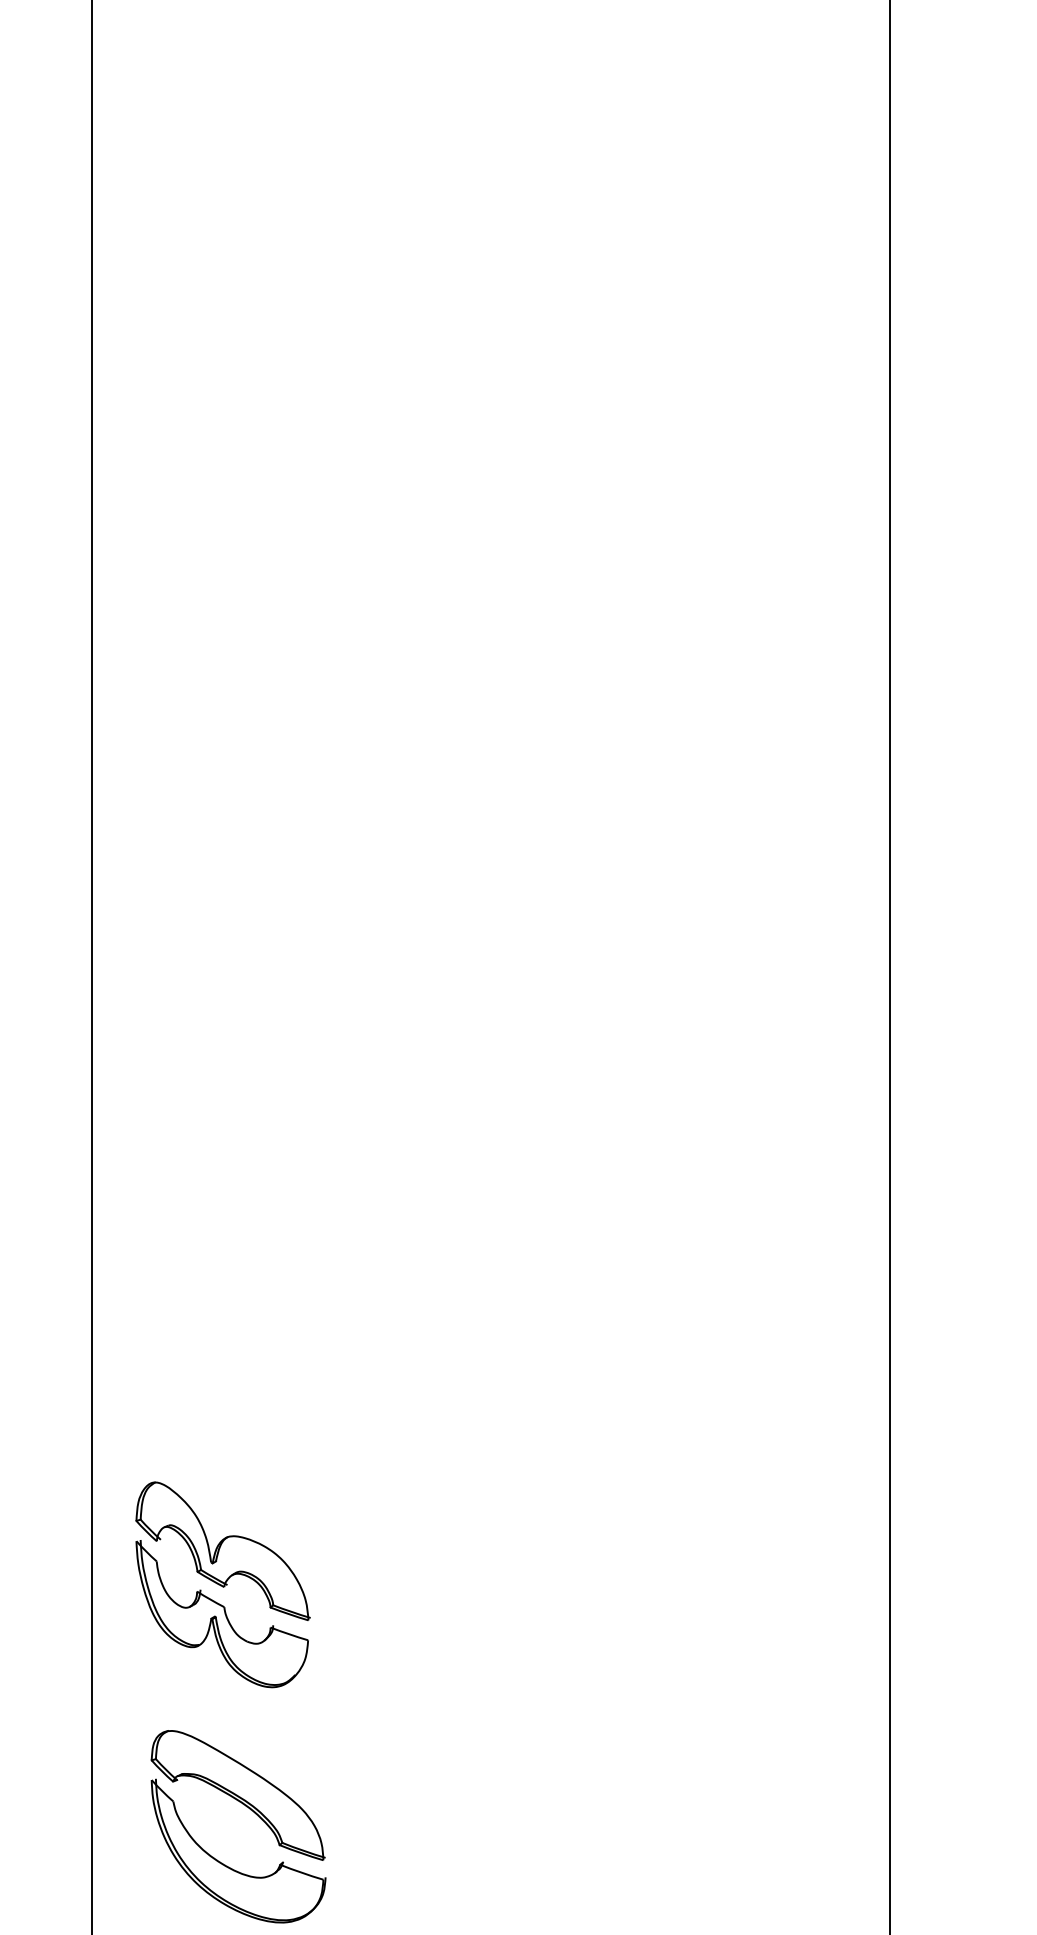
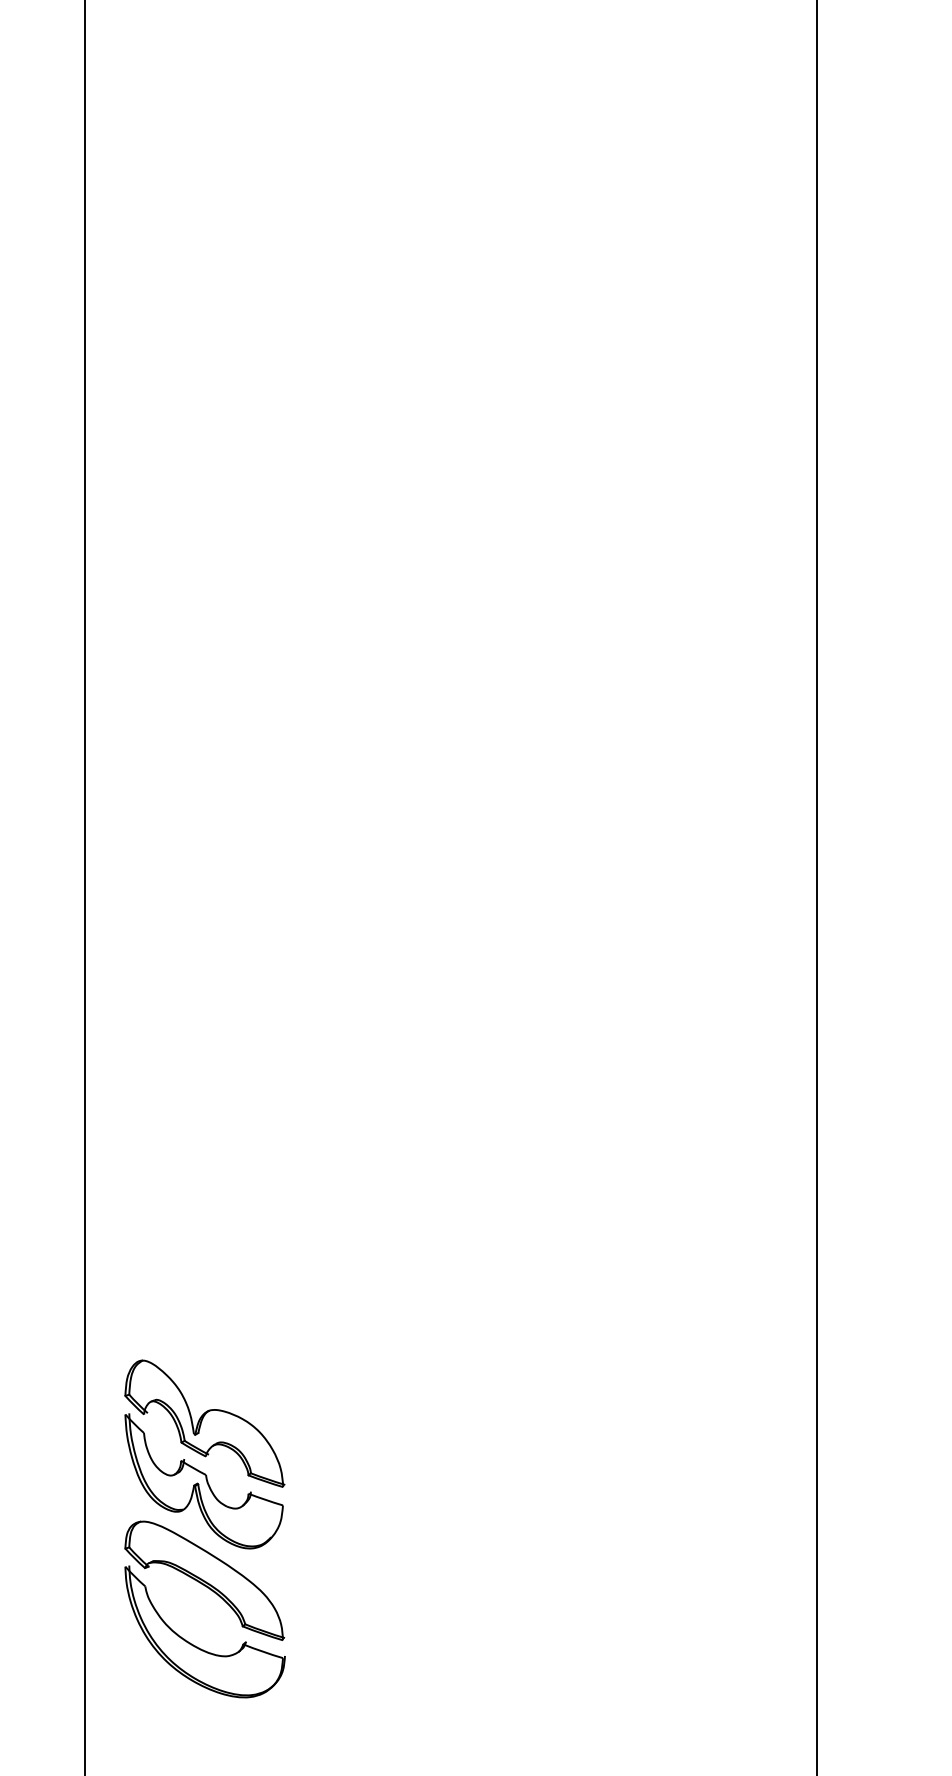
part: (248, 1809) -> (214, 1593), moved

